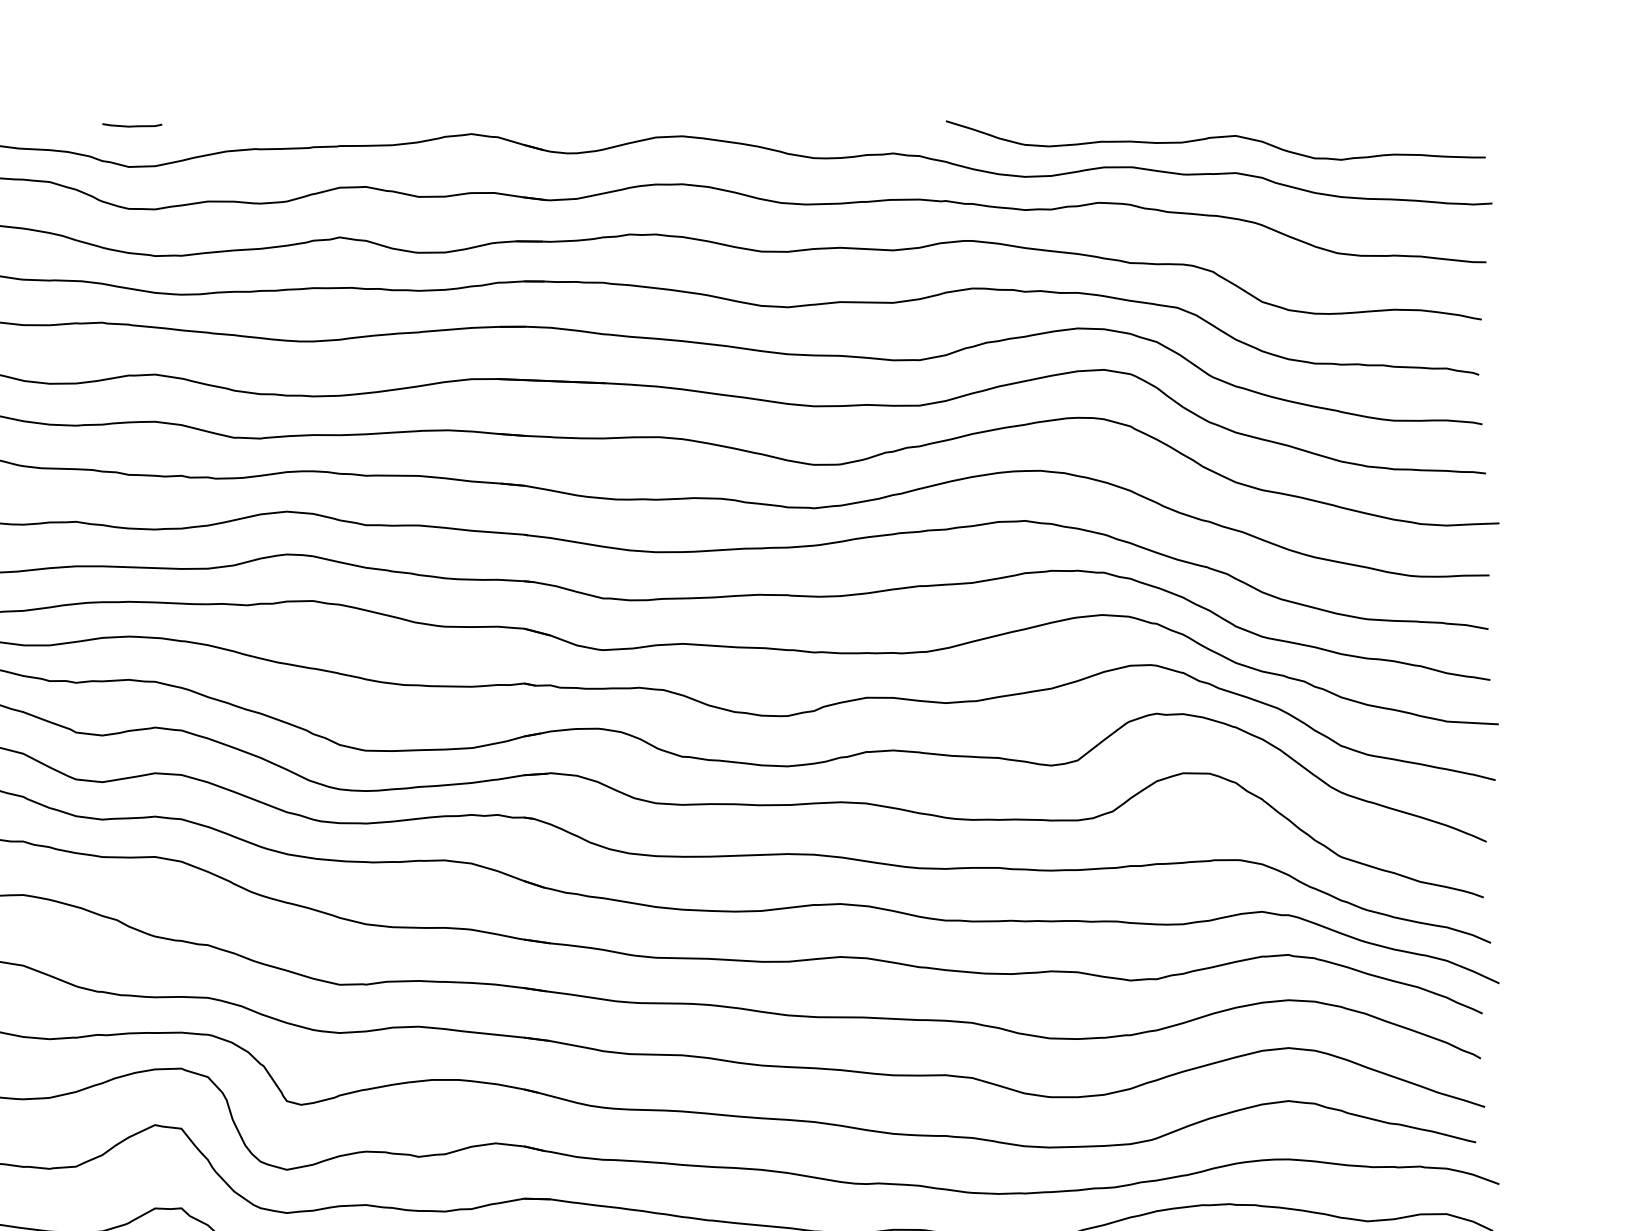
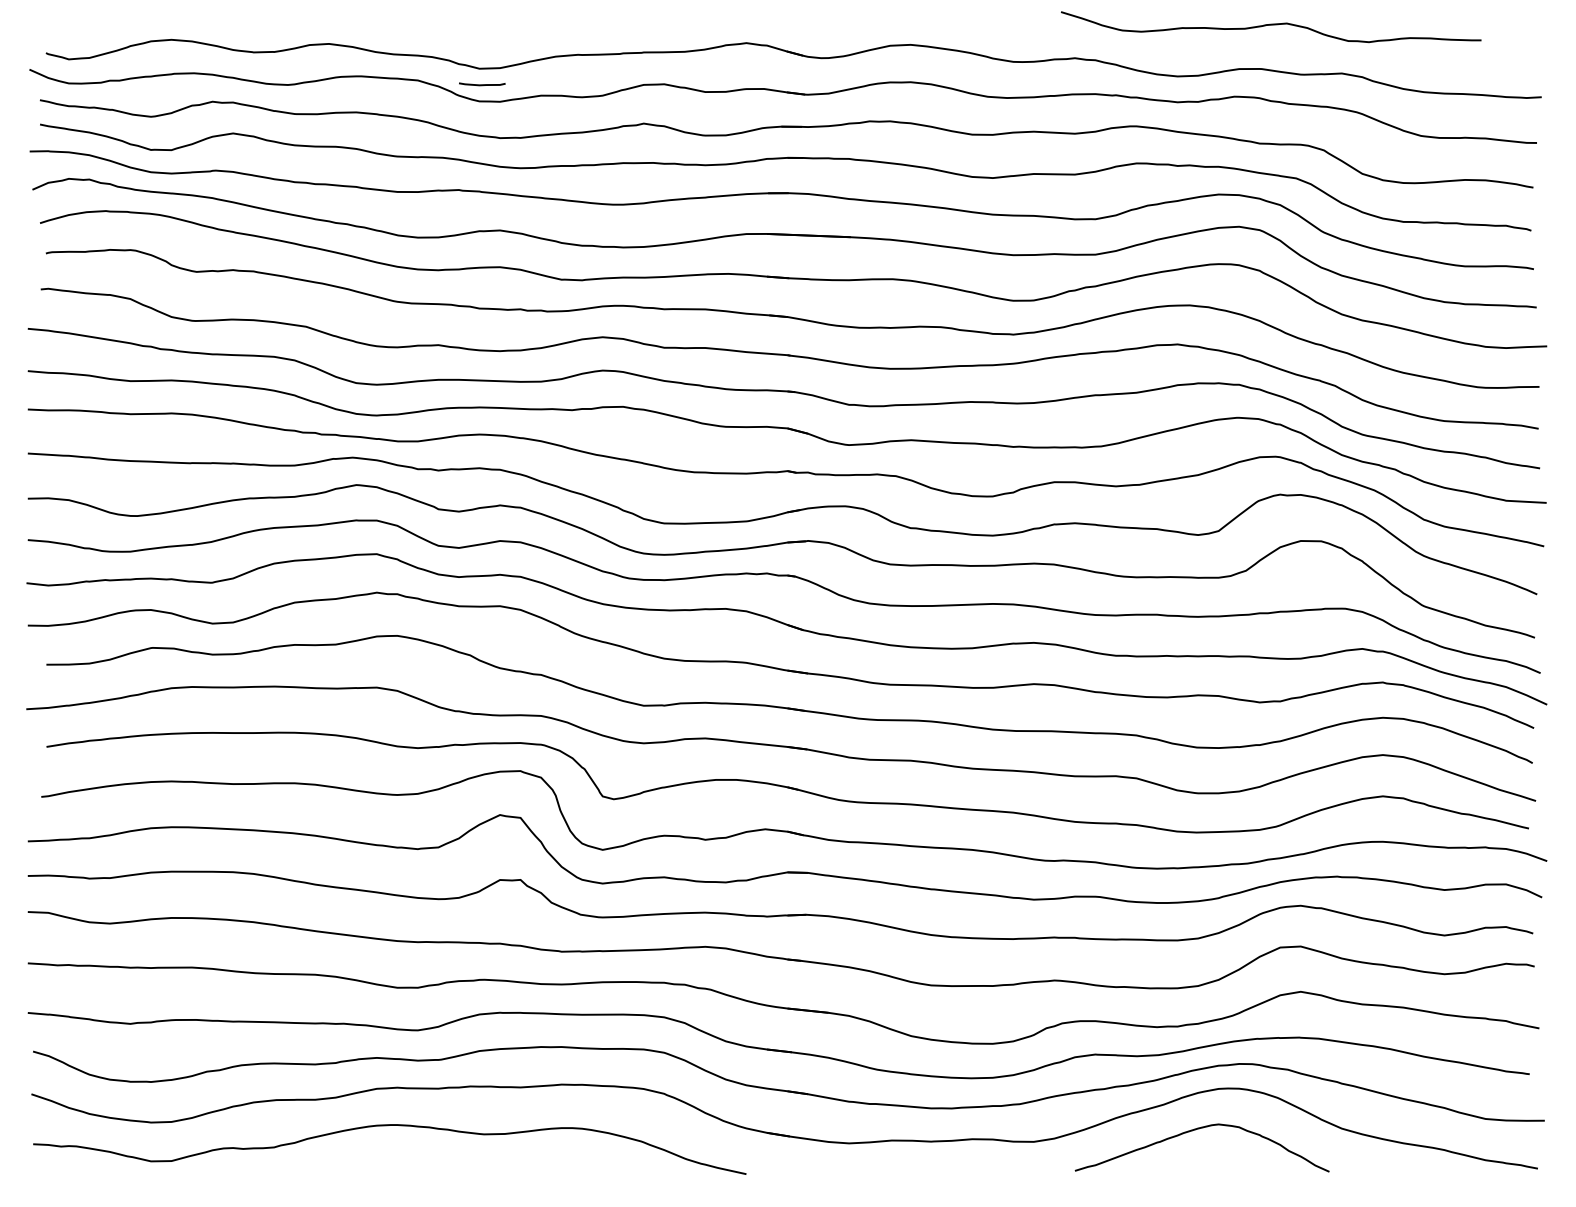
curve: (132, 125) -> (482, 84), moved
curve: (1216, 138) -> (1271, 25), moved

